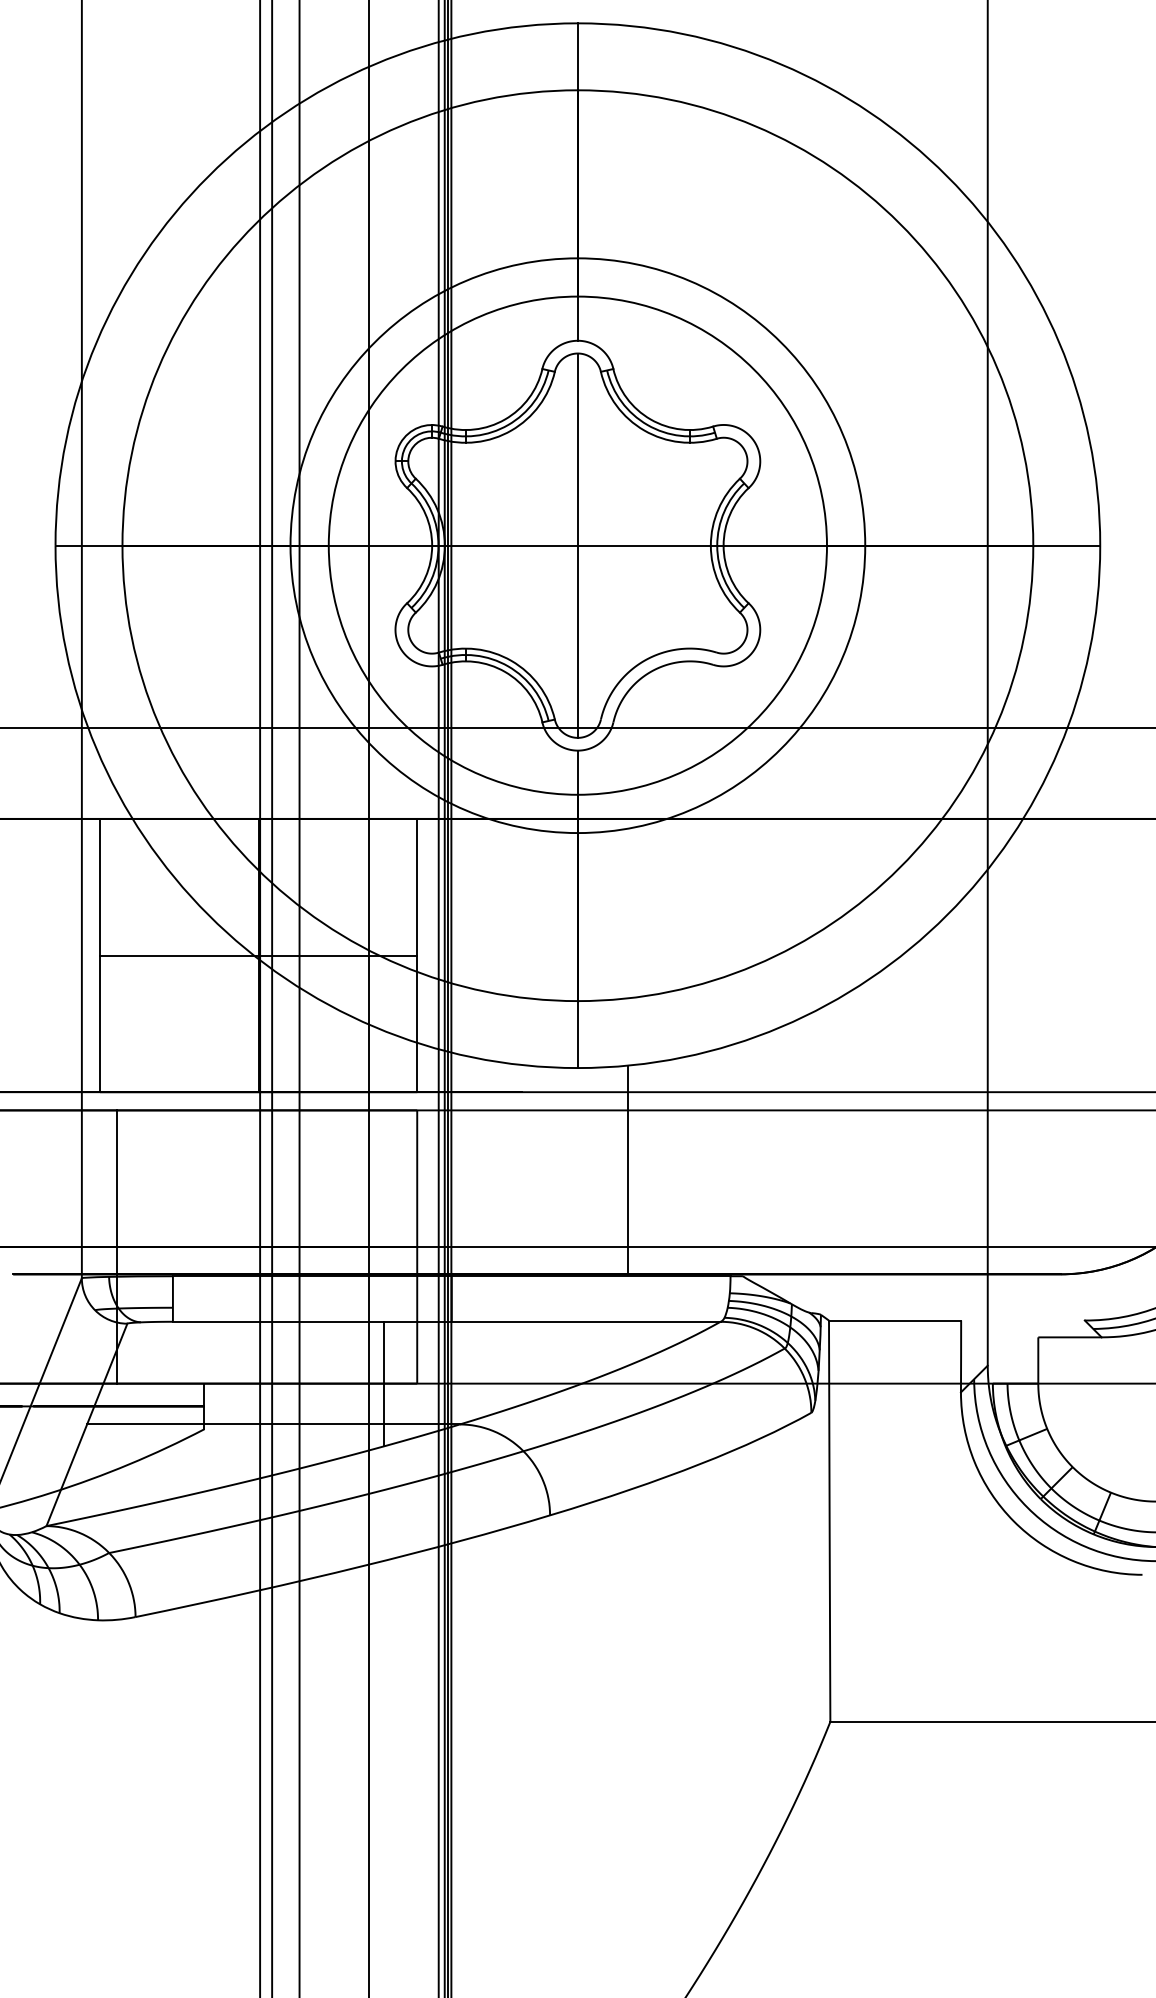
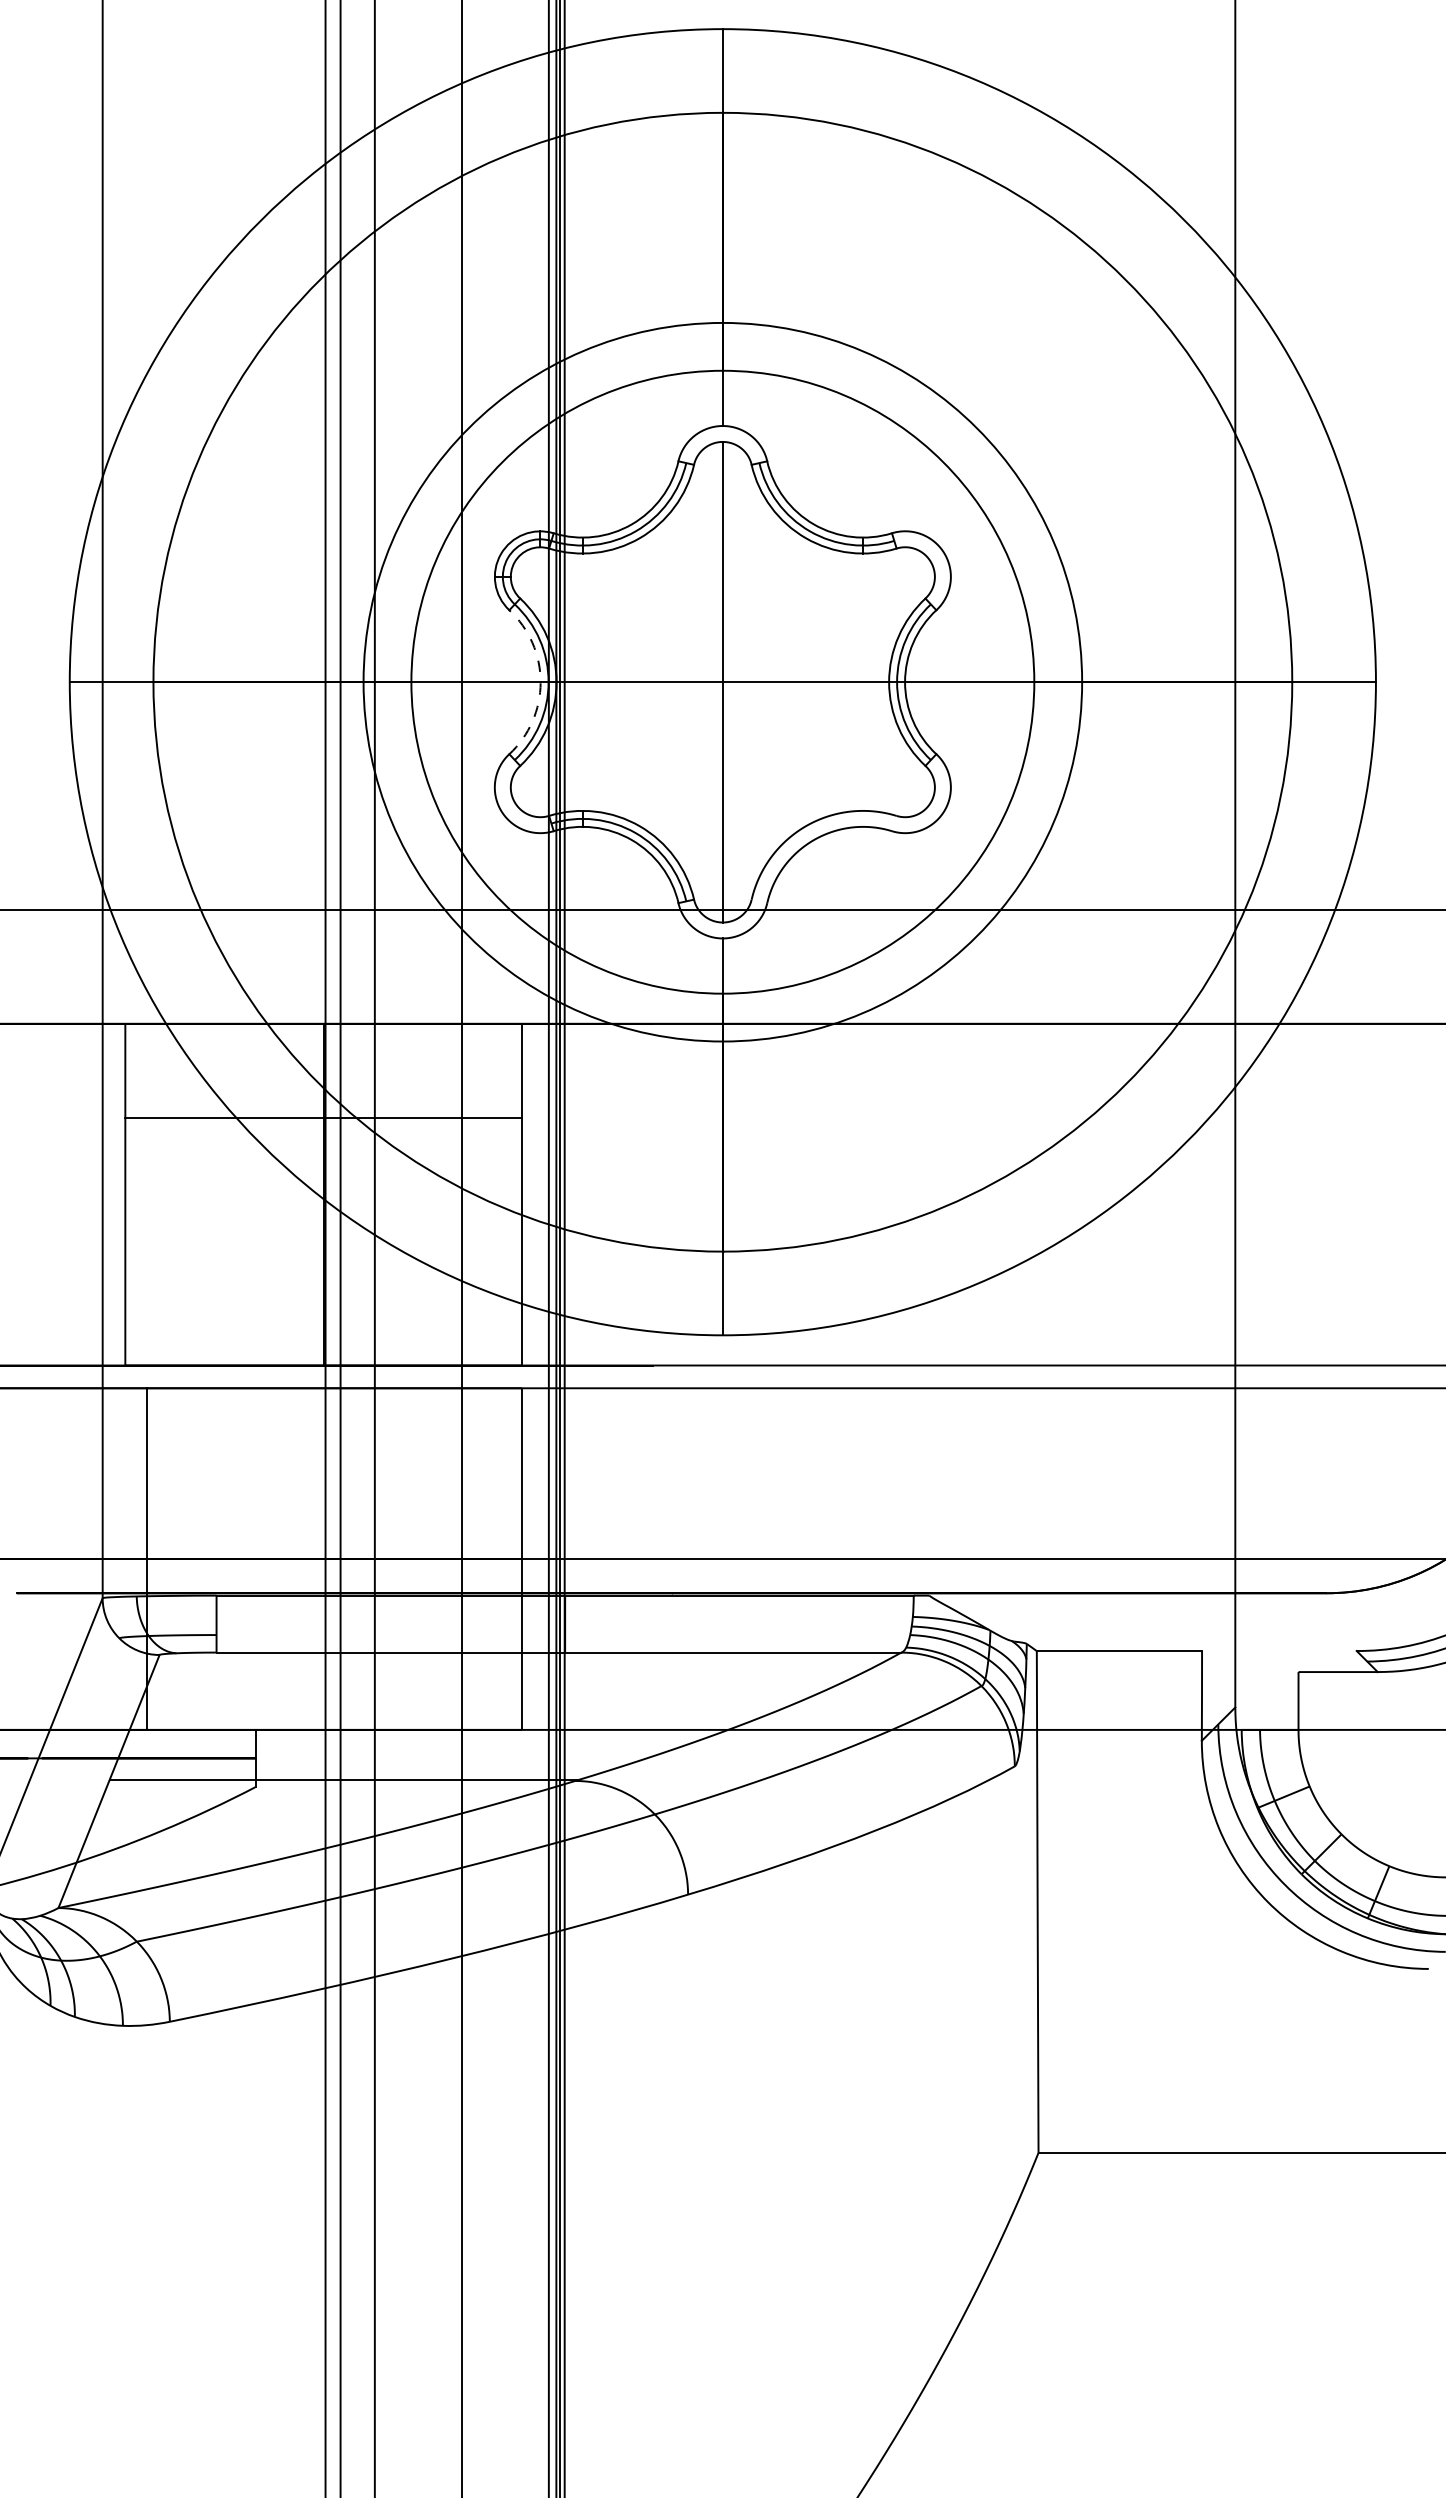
arc: (432, 545) -> (540, 682), solid -> dashed
line: (258, 955) -> (323, 1117), moved
line: (627, 1169) -> (785, 1462), removed
line: (383, 1384) -> (479, 1730), removed

